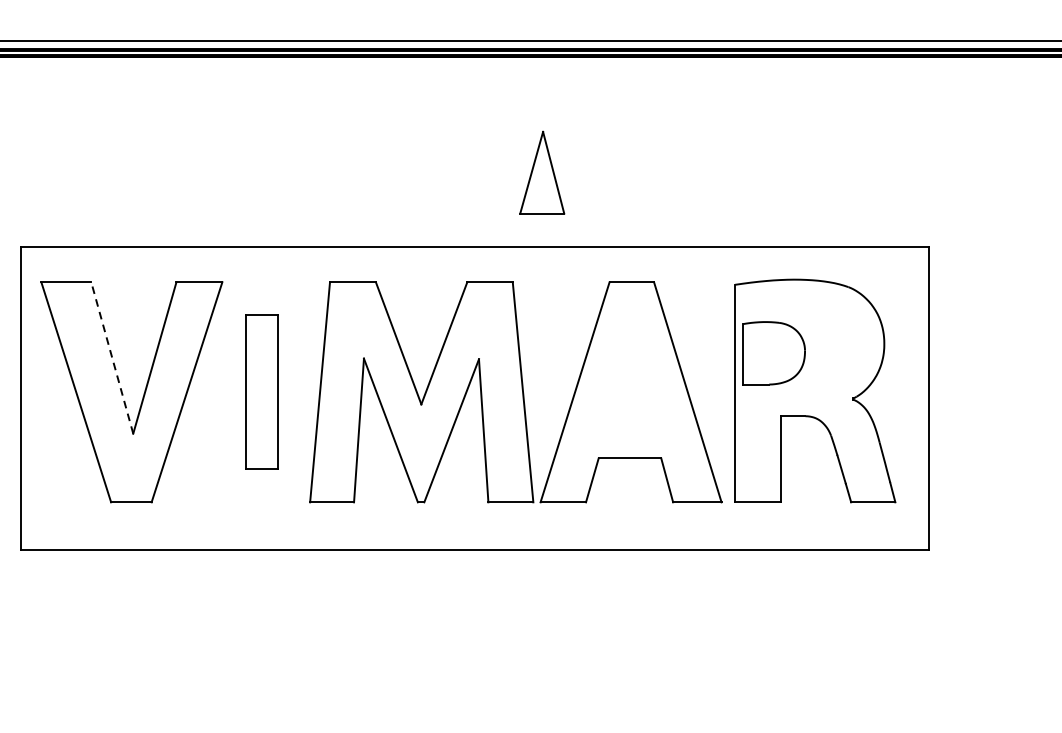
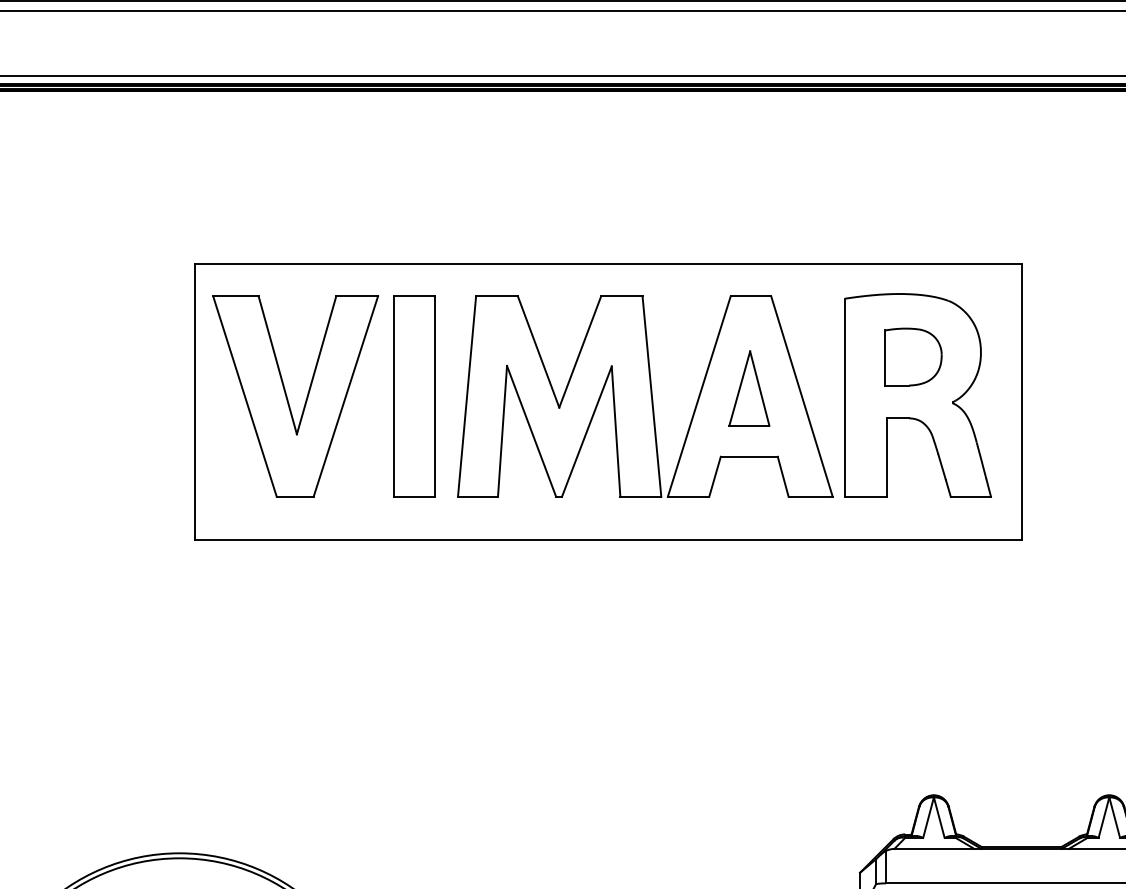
part: (542, 172) -> (749, 388), moved
part: (774, 352) -> (913, 356), moved
line: (111, 358) -> (277, 365), dashed -> solid
part: (262, 392) -> (414, 396), size x1.43

